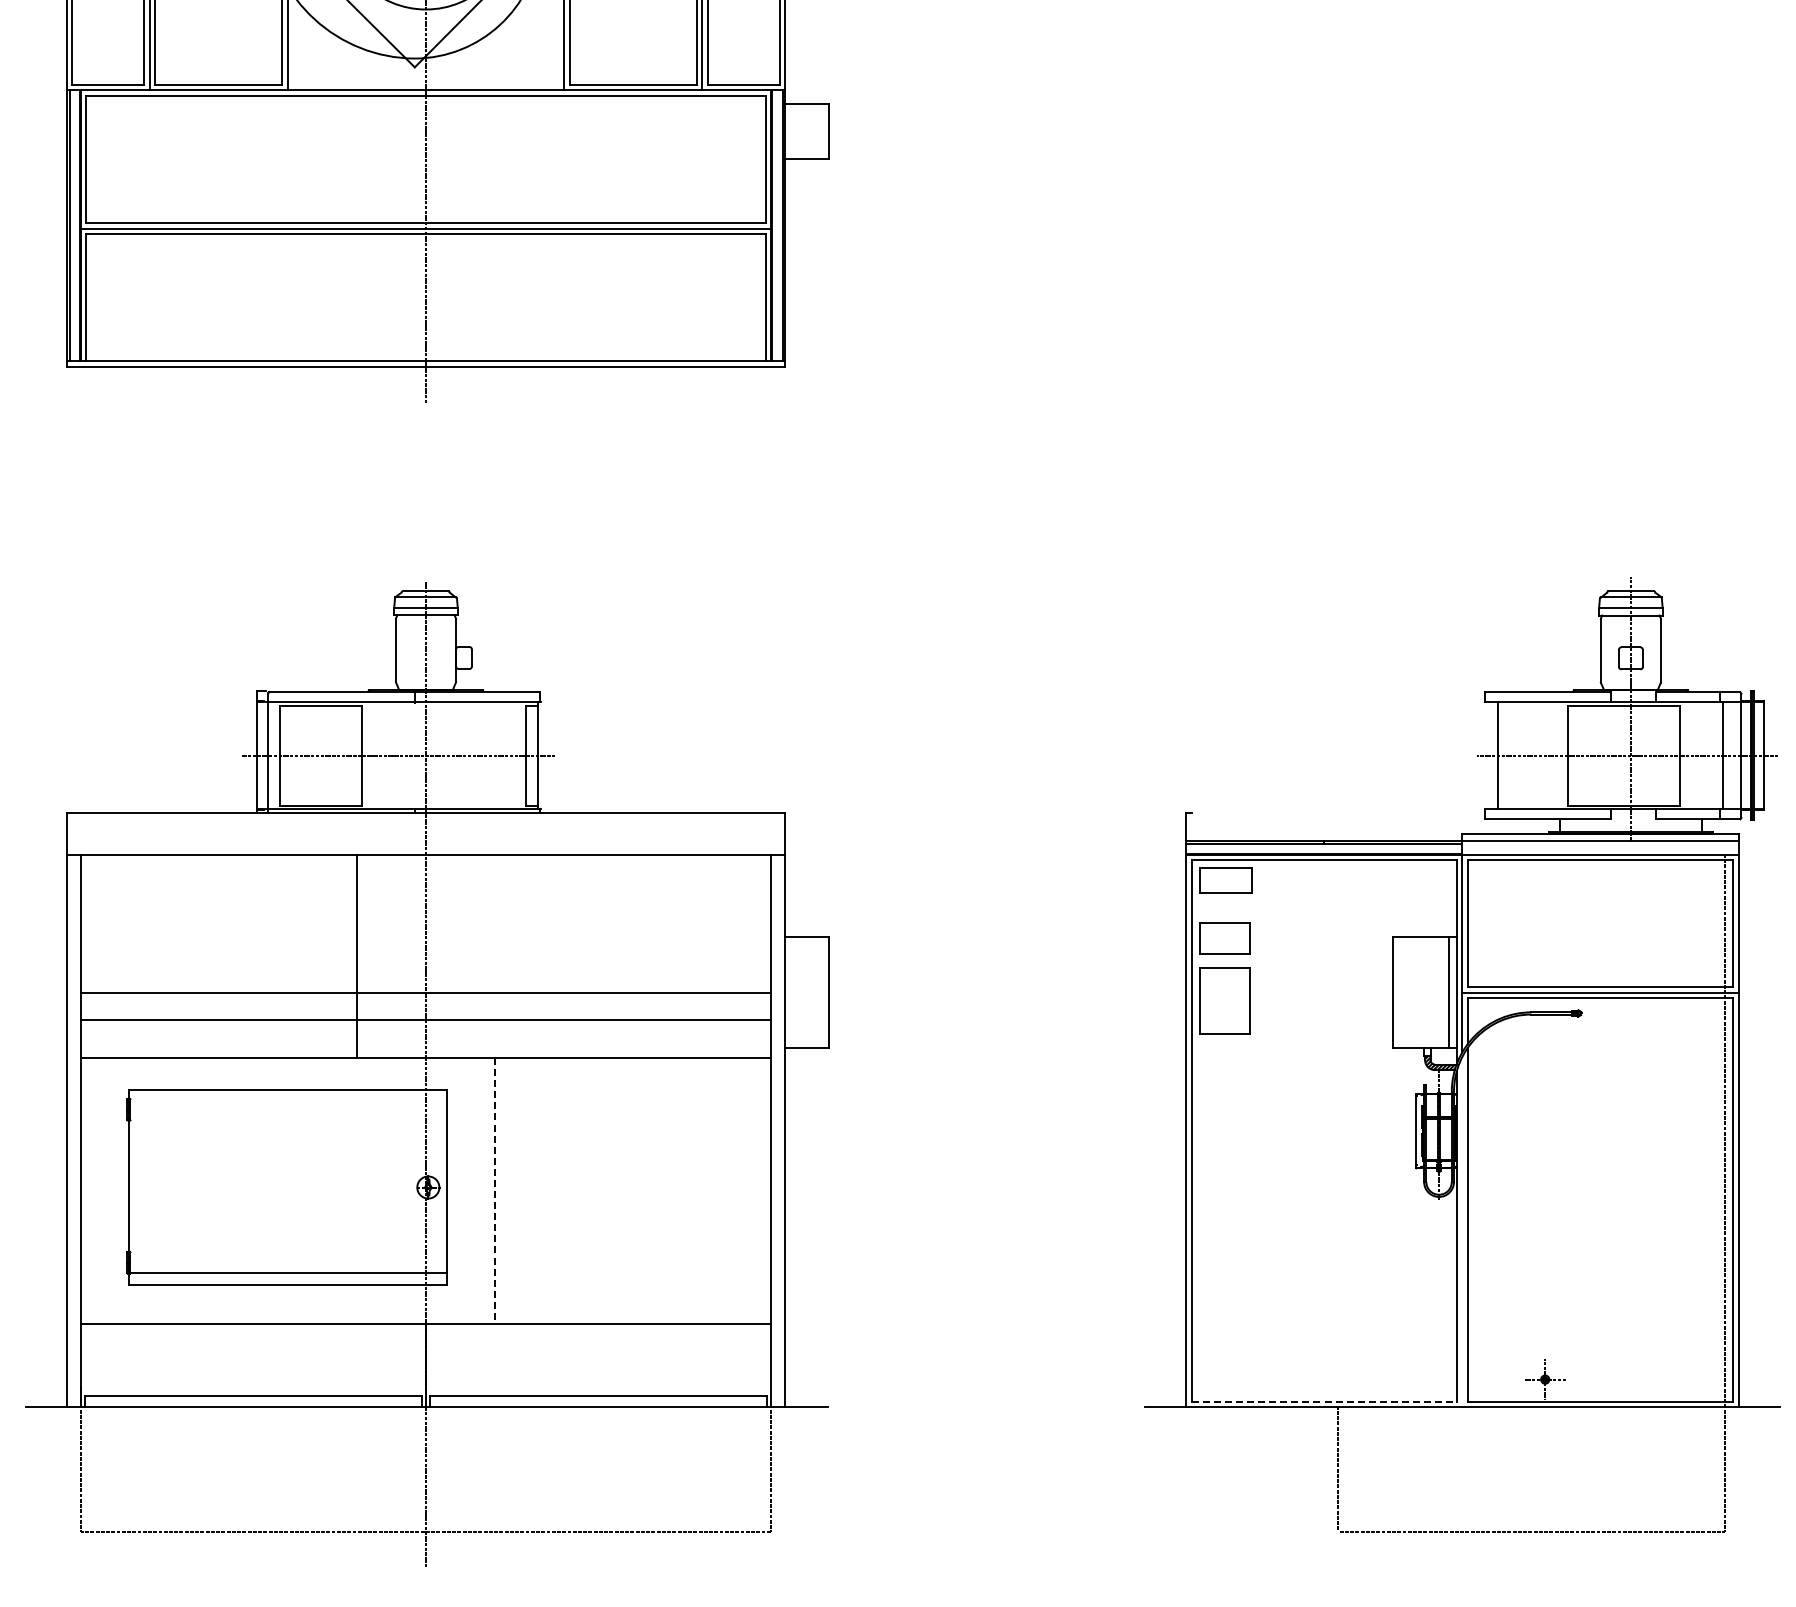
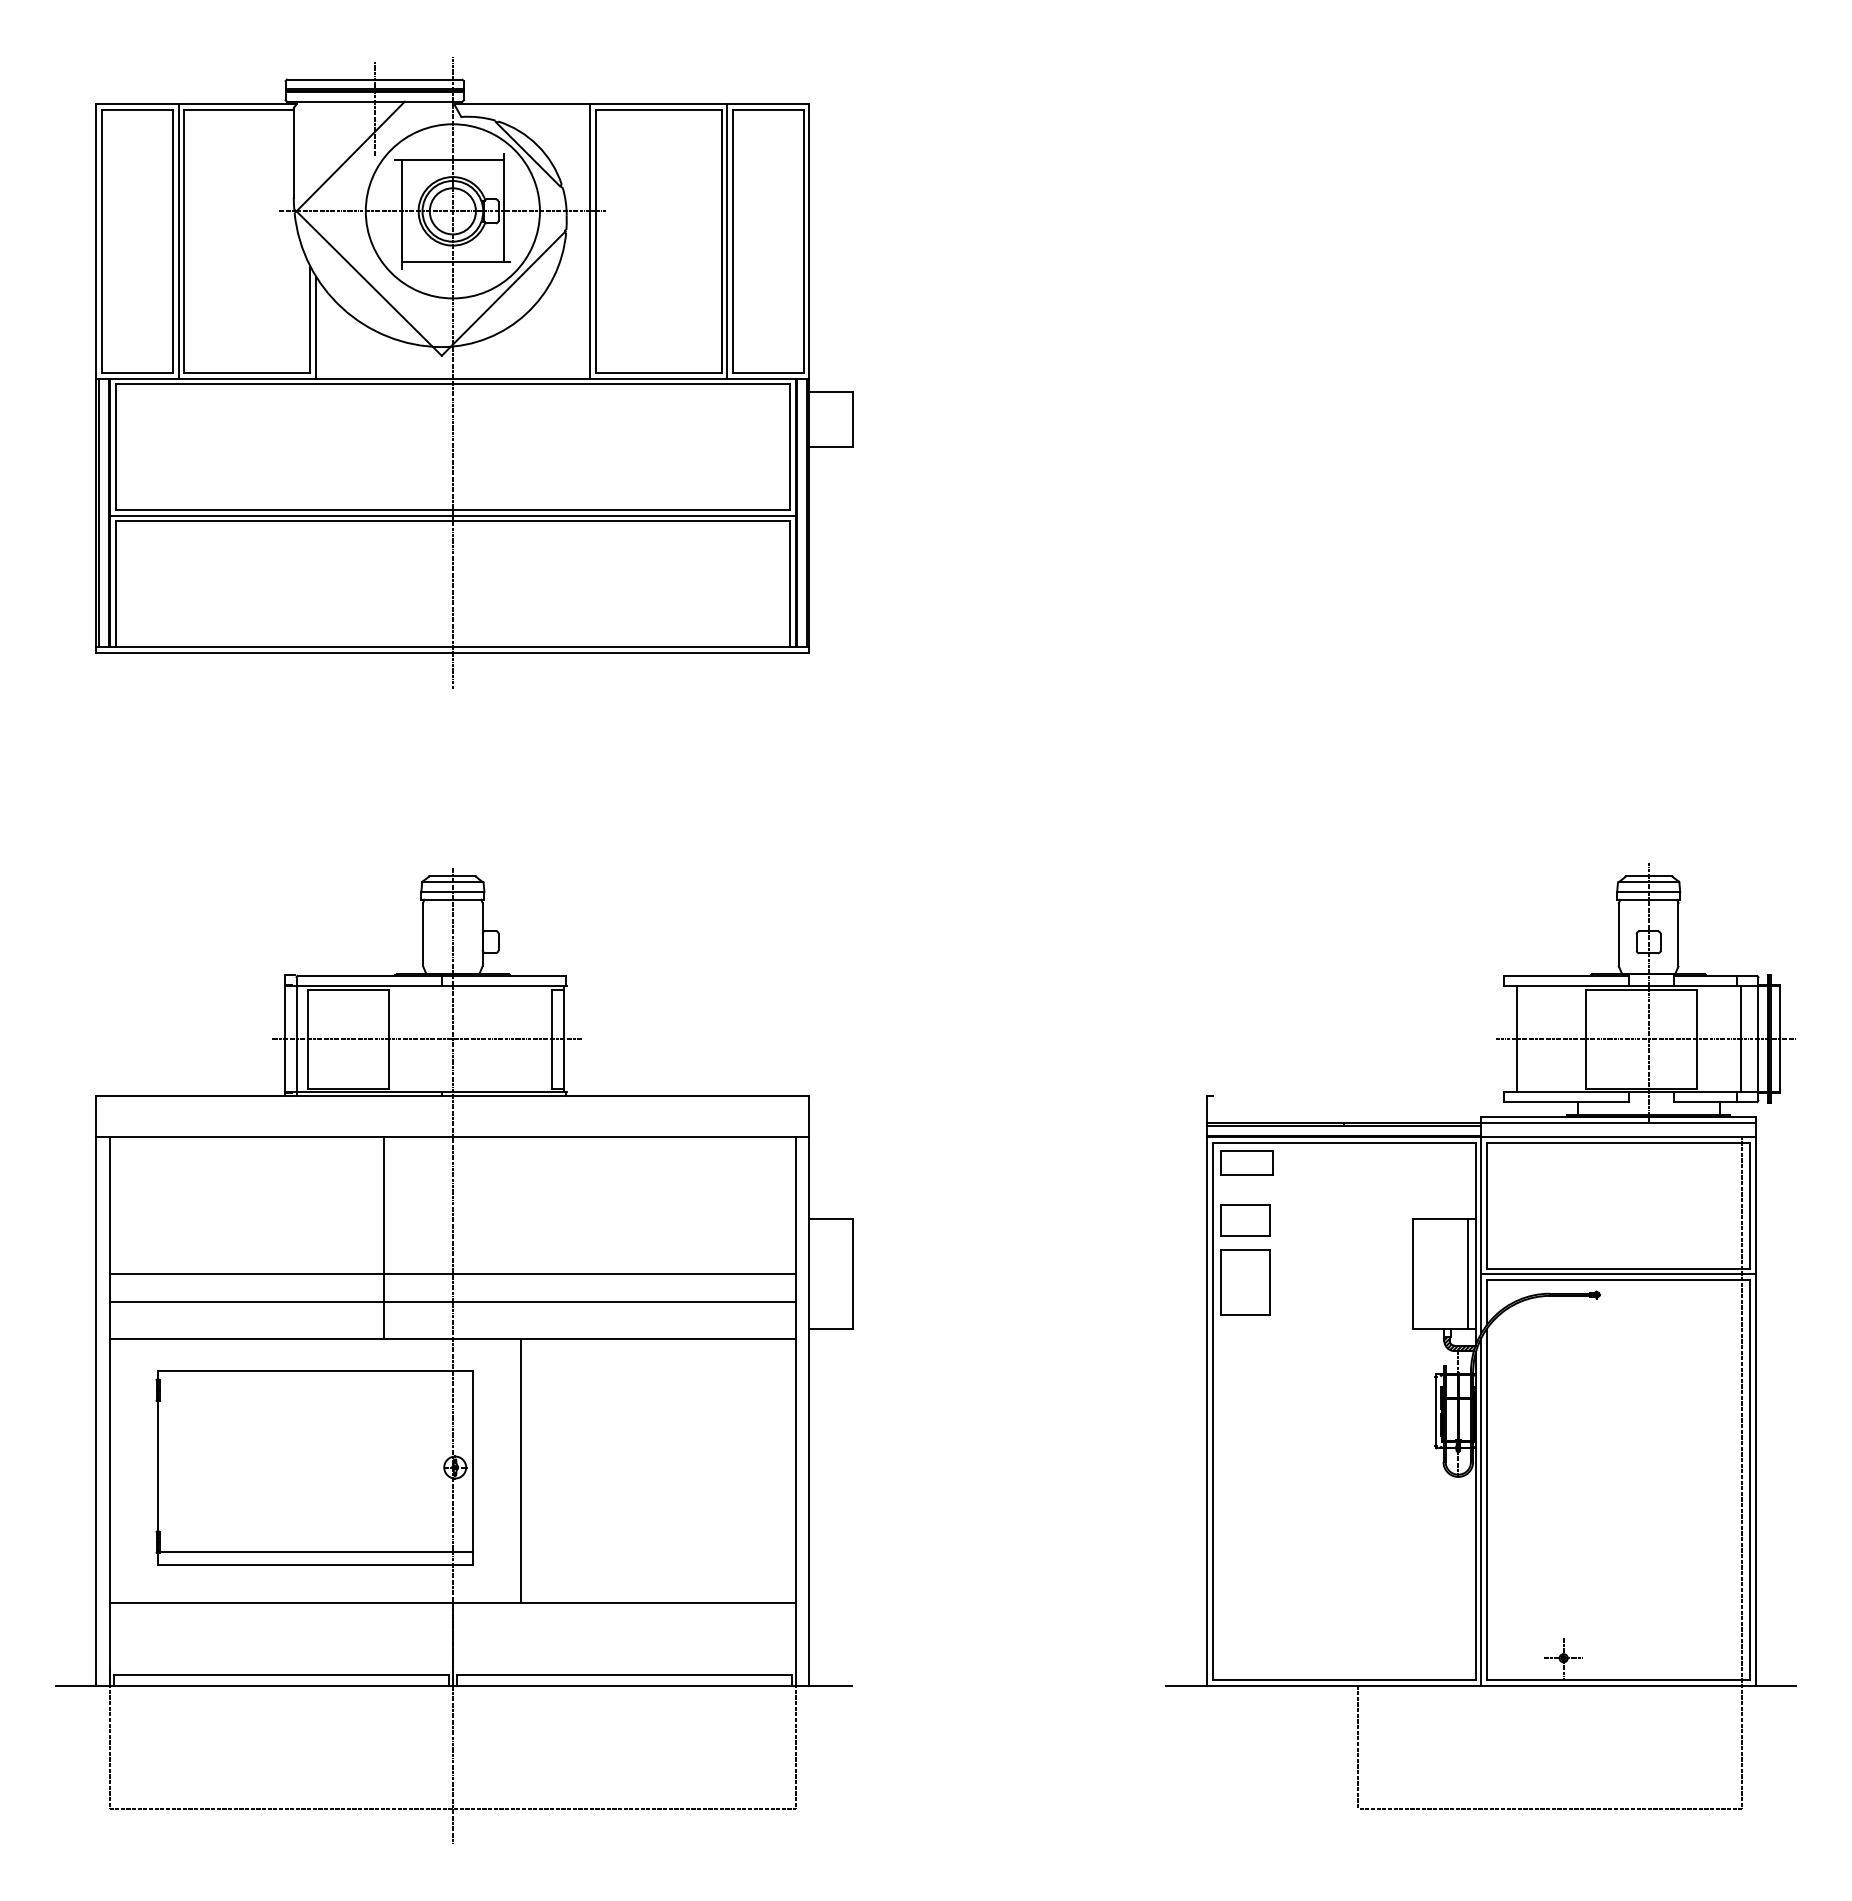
line: (495, 1191) -> (521, 1471), dashed -> solid
line: (1462, 1231) -> (1481, 1511), added
line: (1324, 1402) -> (1344, 1680), dashed -> solid

